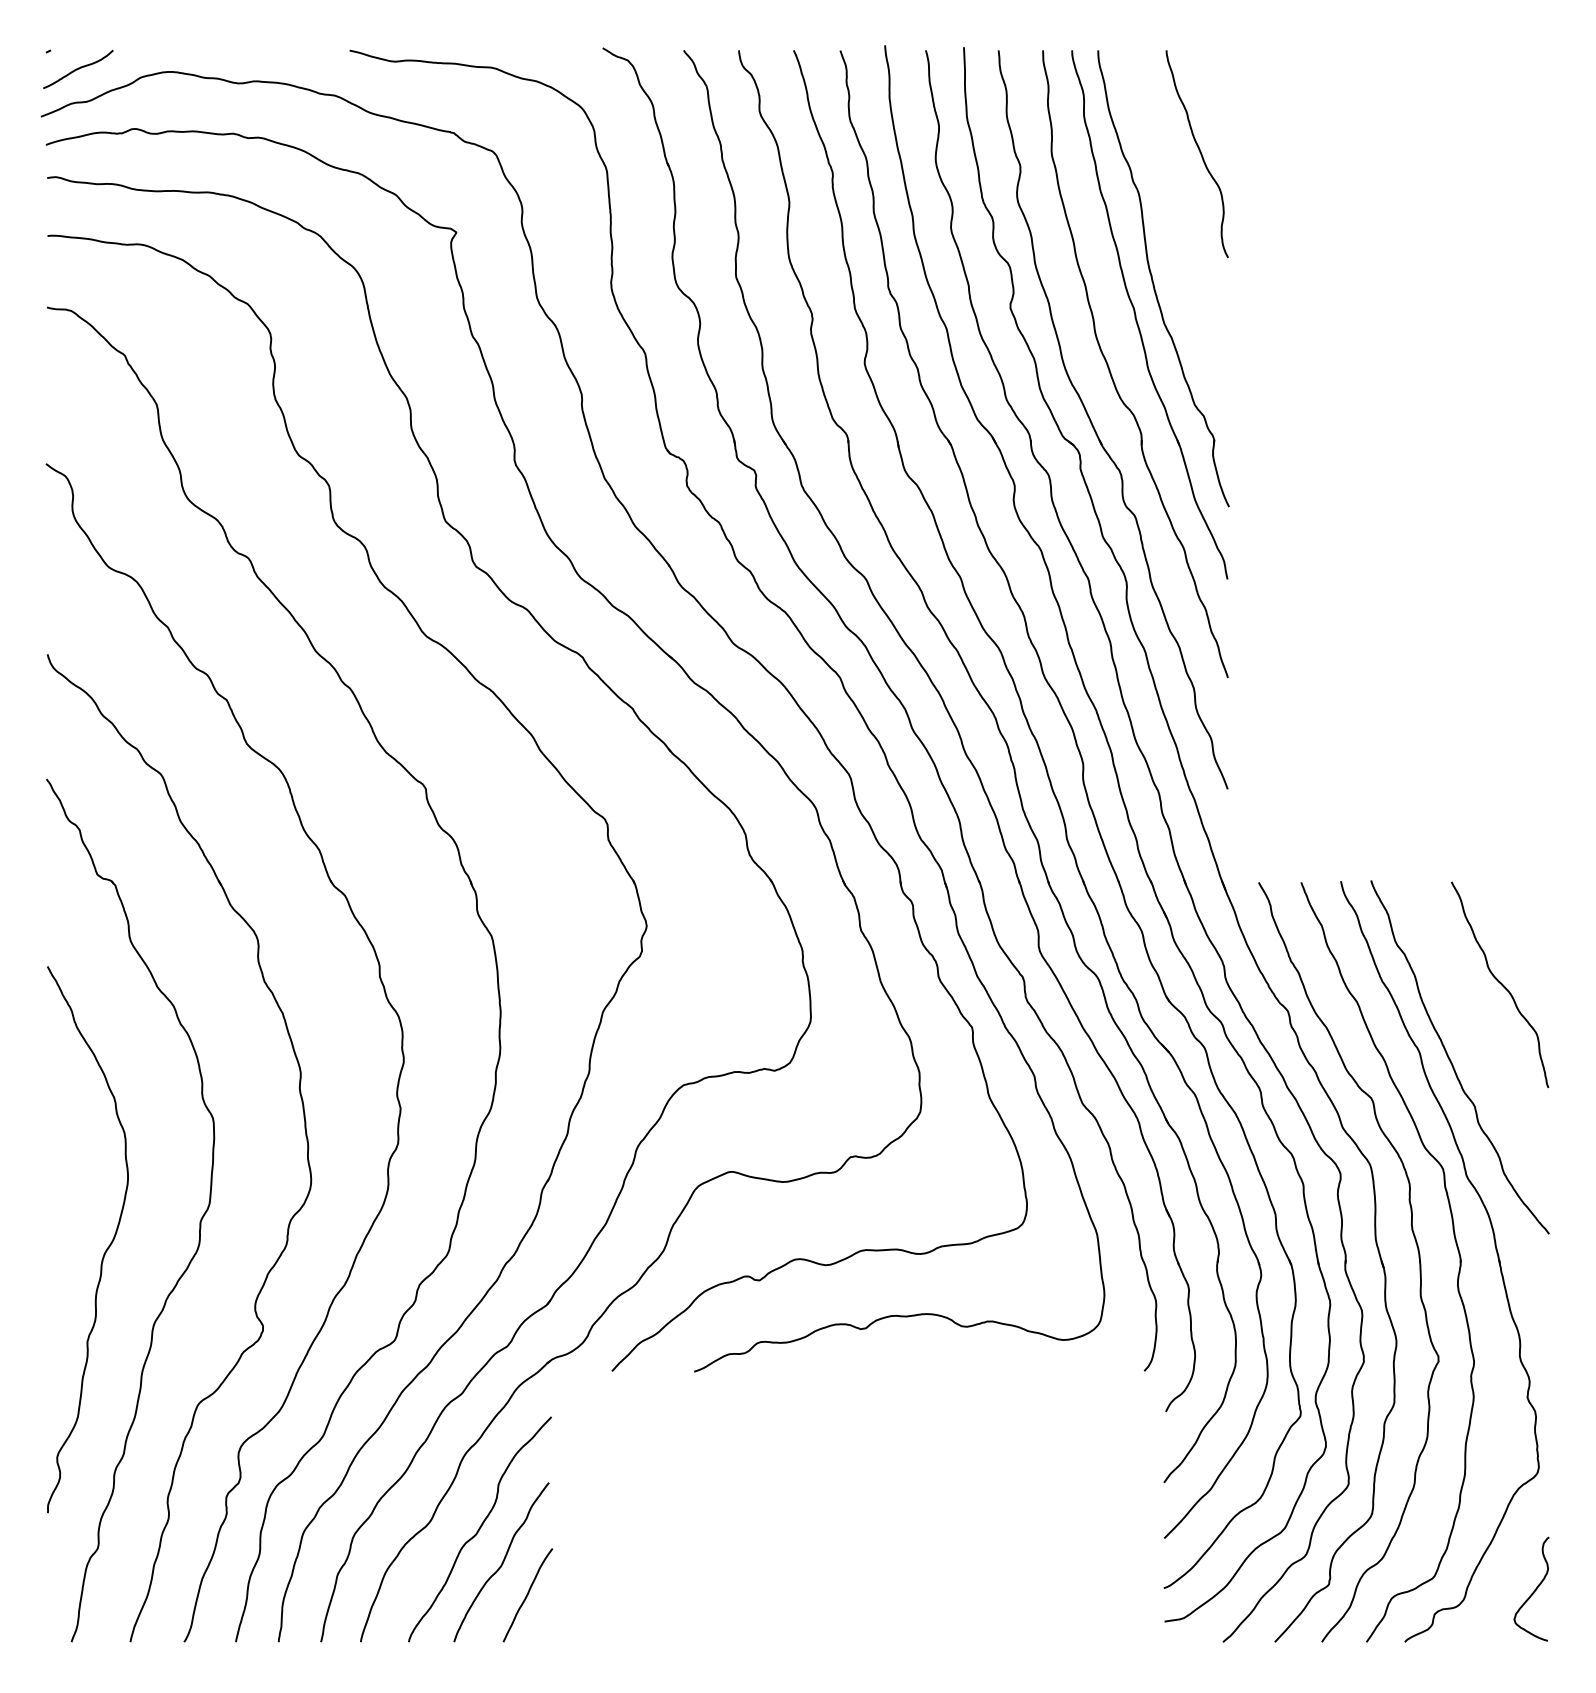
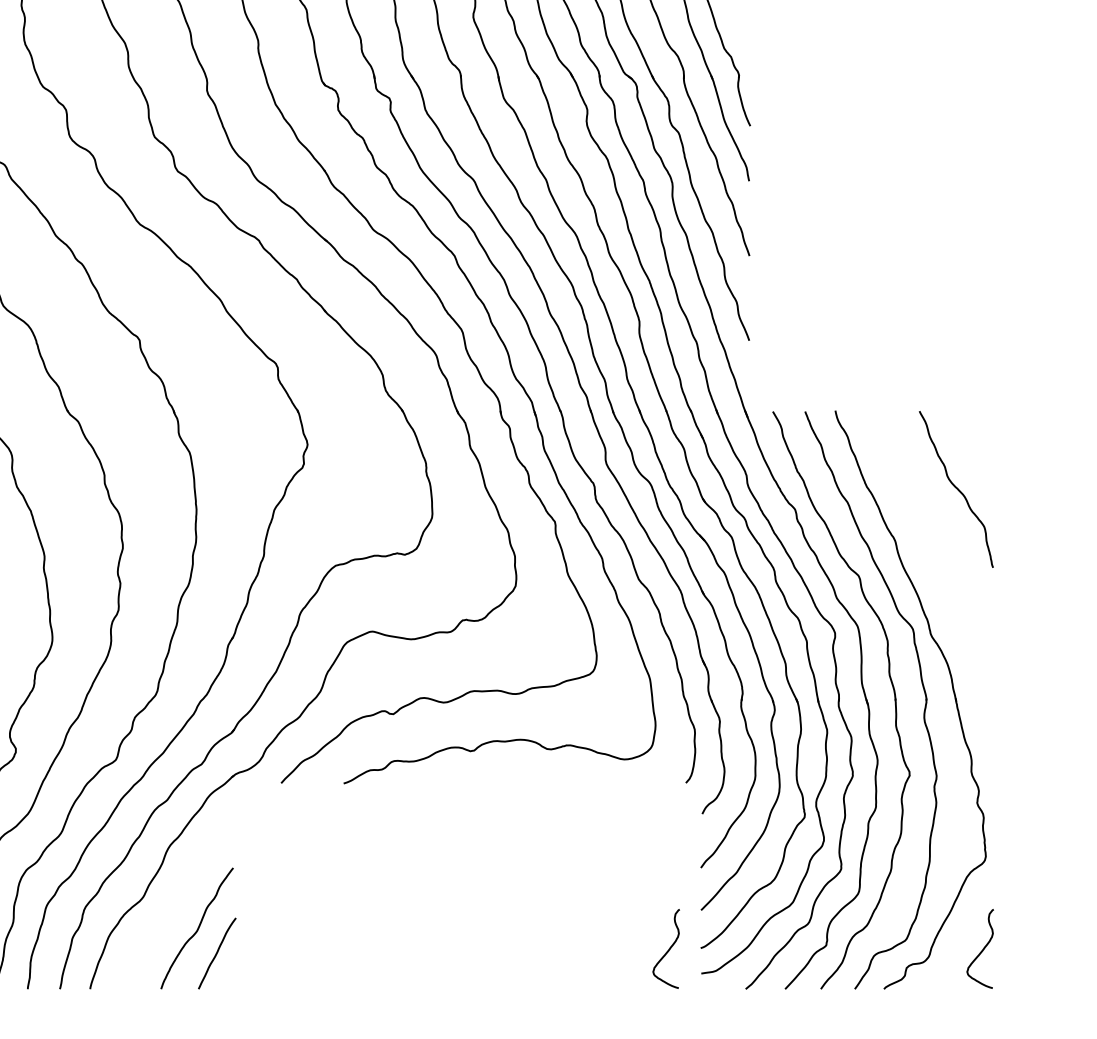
curve: (1451, 1060) -> (919, 546), removed
curve: (479, 1529) -> (180, 903), removed
curve: (1121, 1589) -> (668, 949), added

